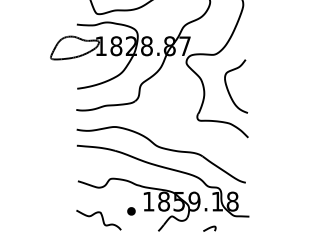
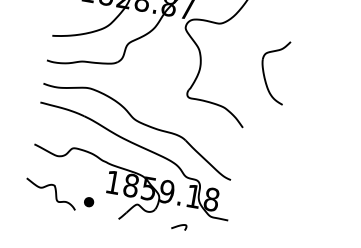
part: (228, 88) -> (264, 72), moved
part: (131, 211) -> (89, 202), moved

